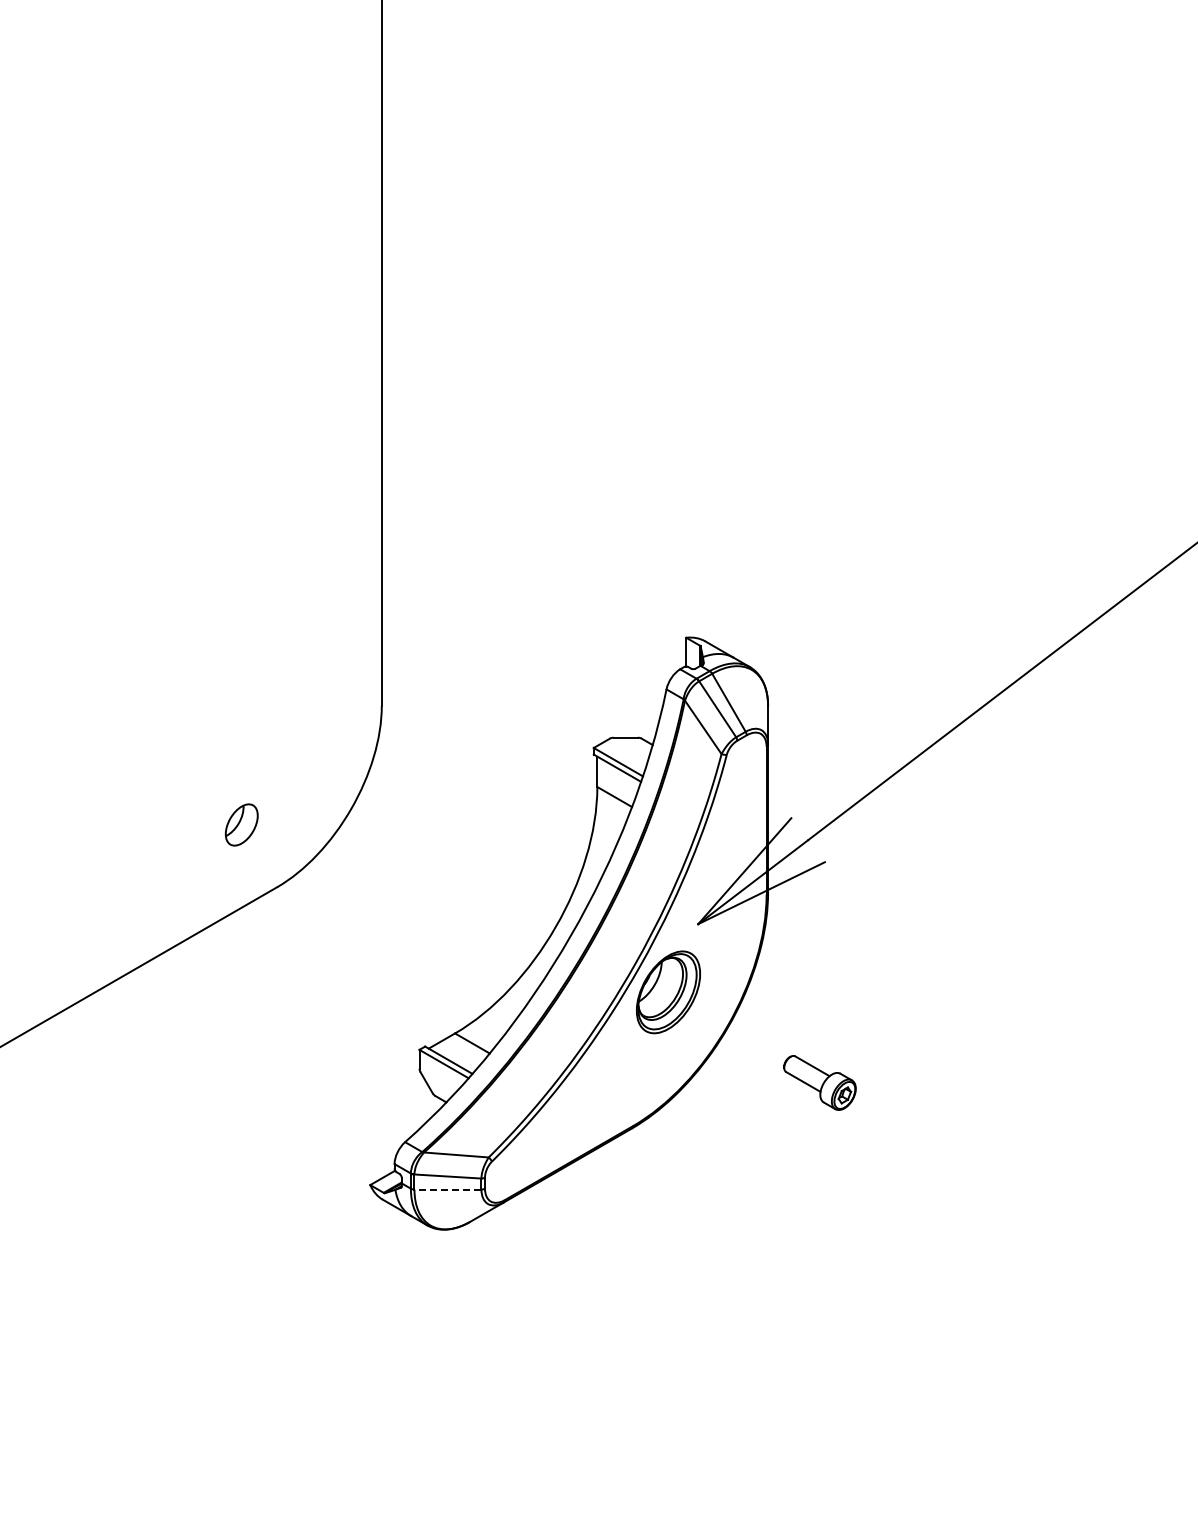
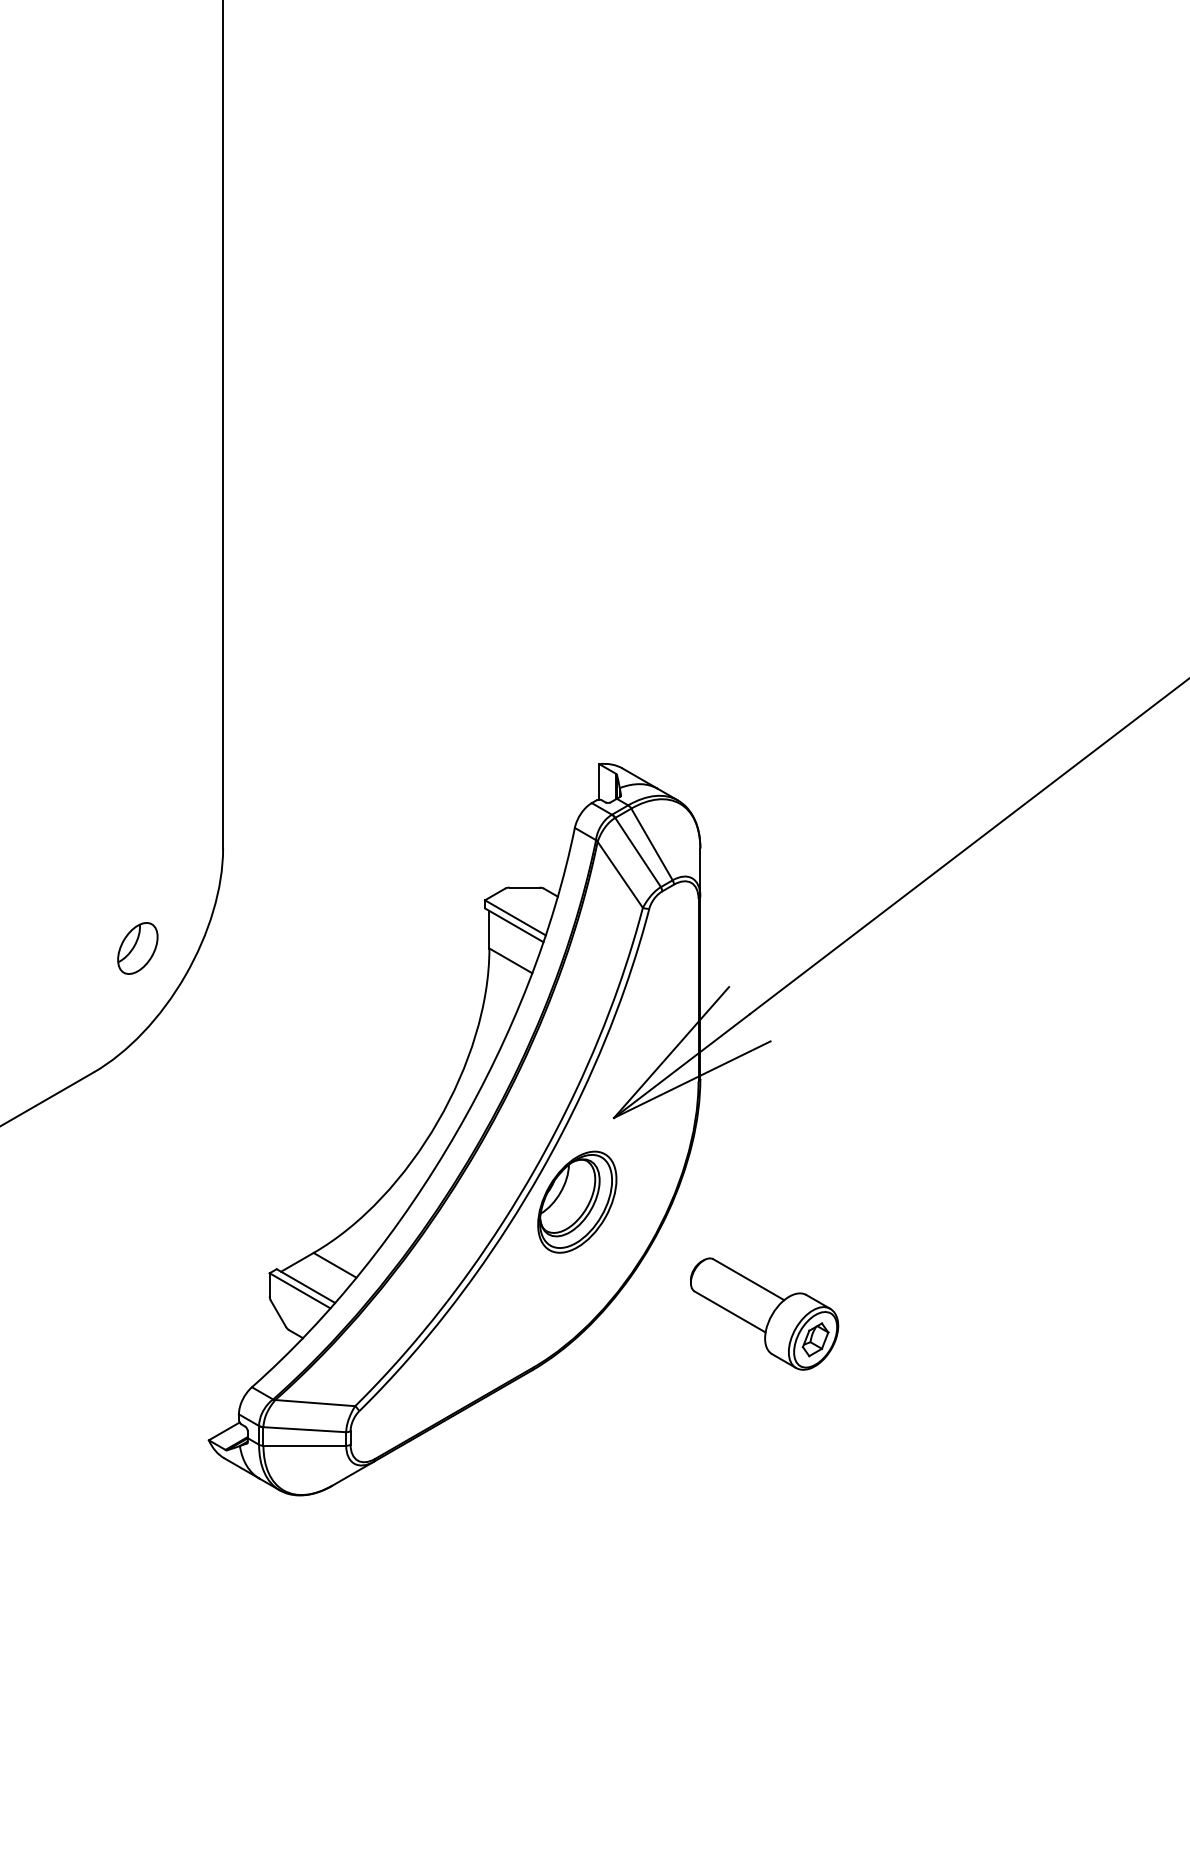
part: (241, 824) -> (137, 947), moved
part: (819, 1082) -> (763, 1313), size x1.67
line: (447, 1189) -> (304, 1445), dashed -> solid

